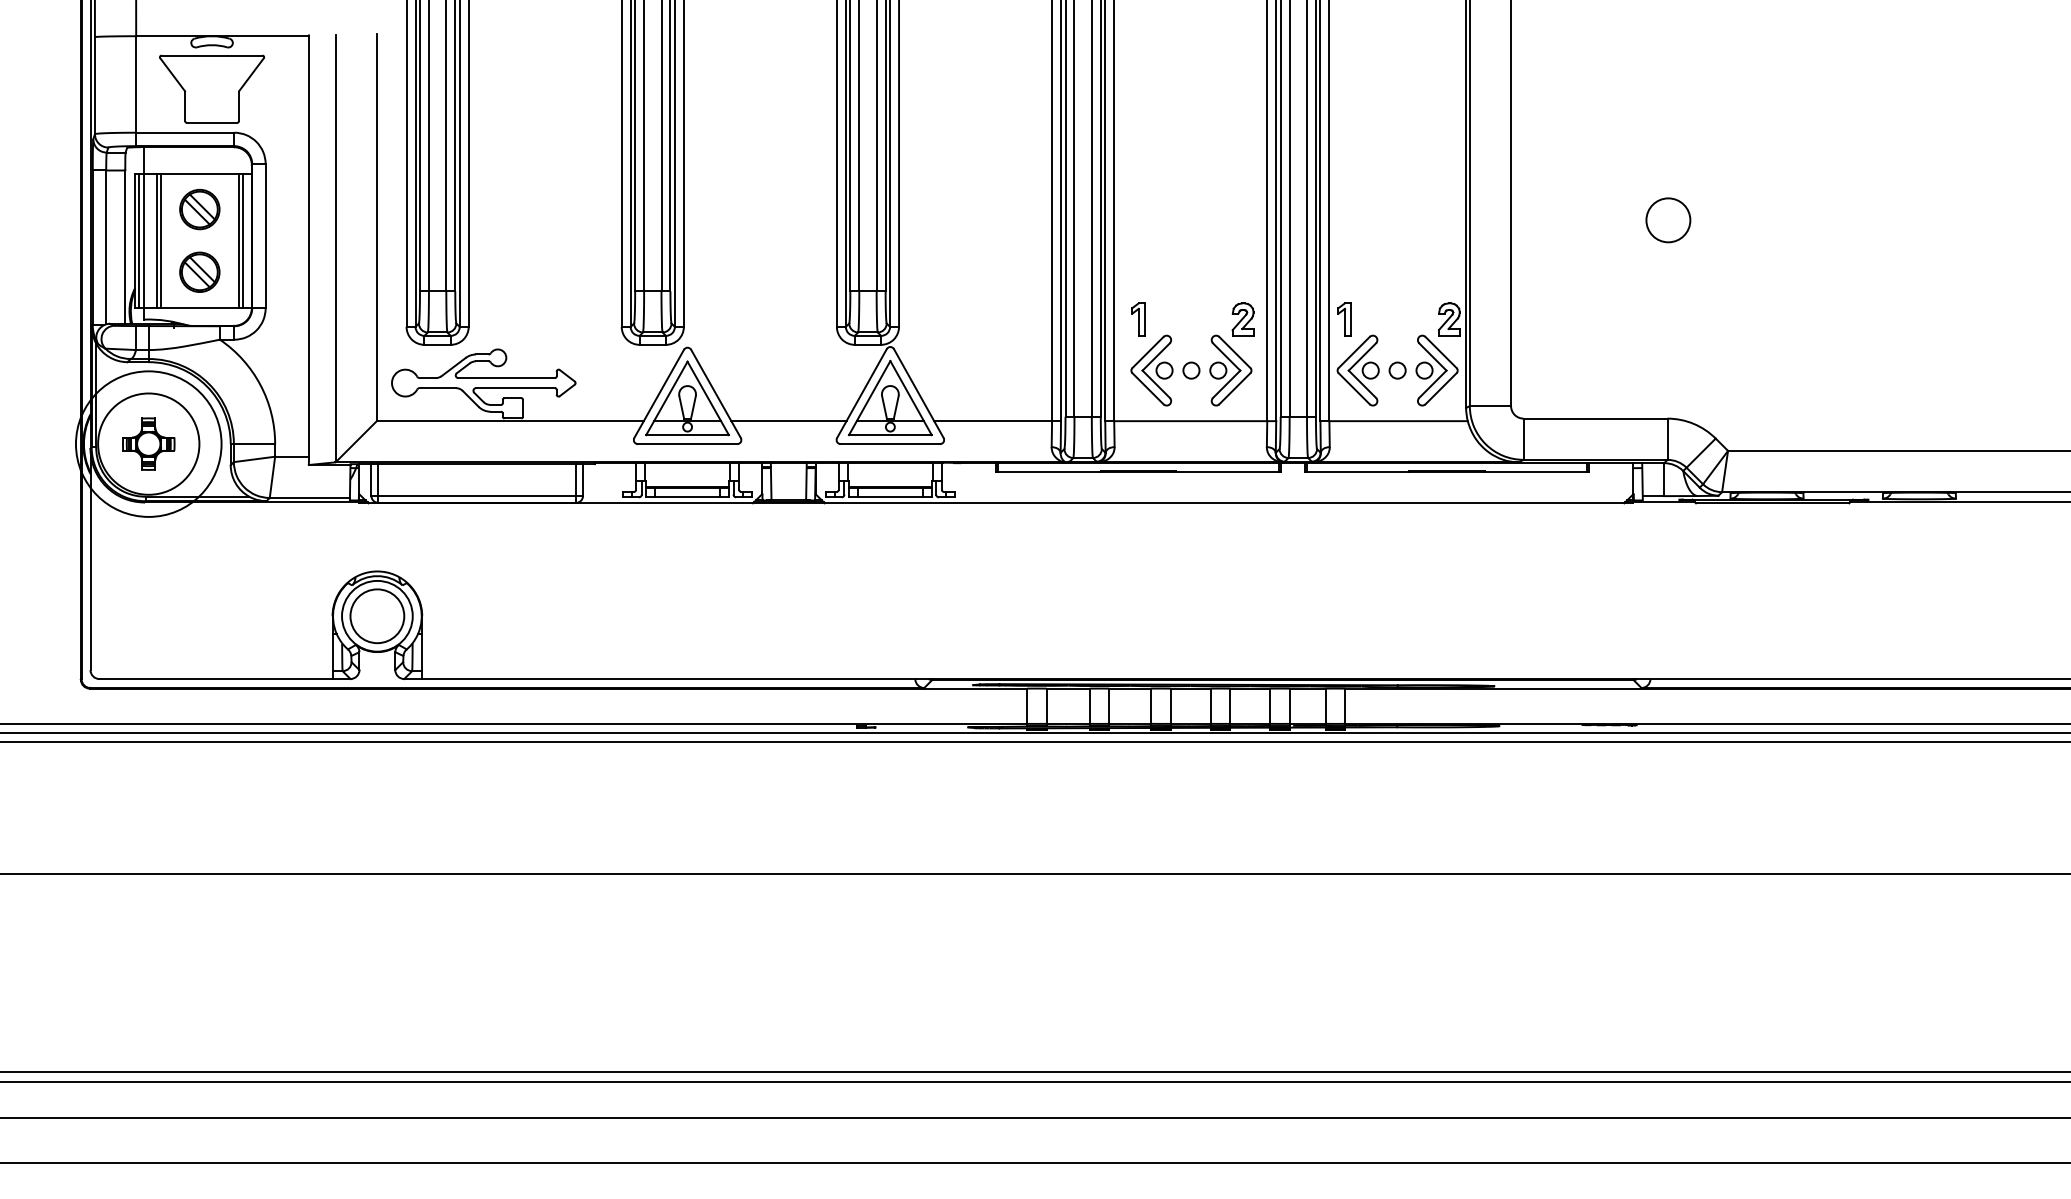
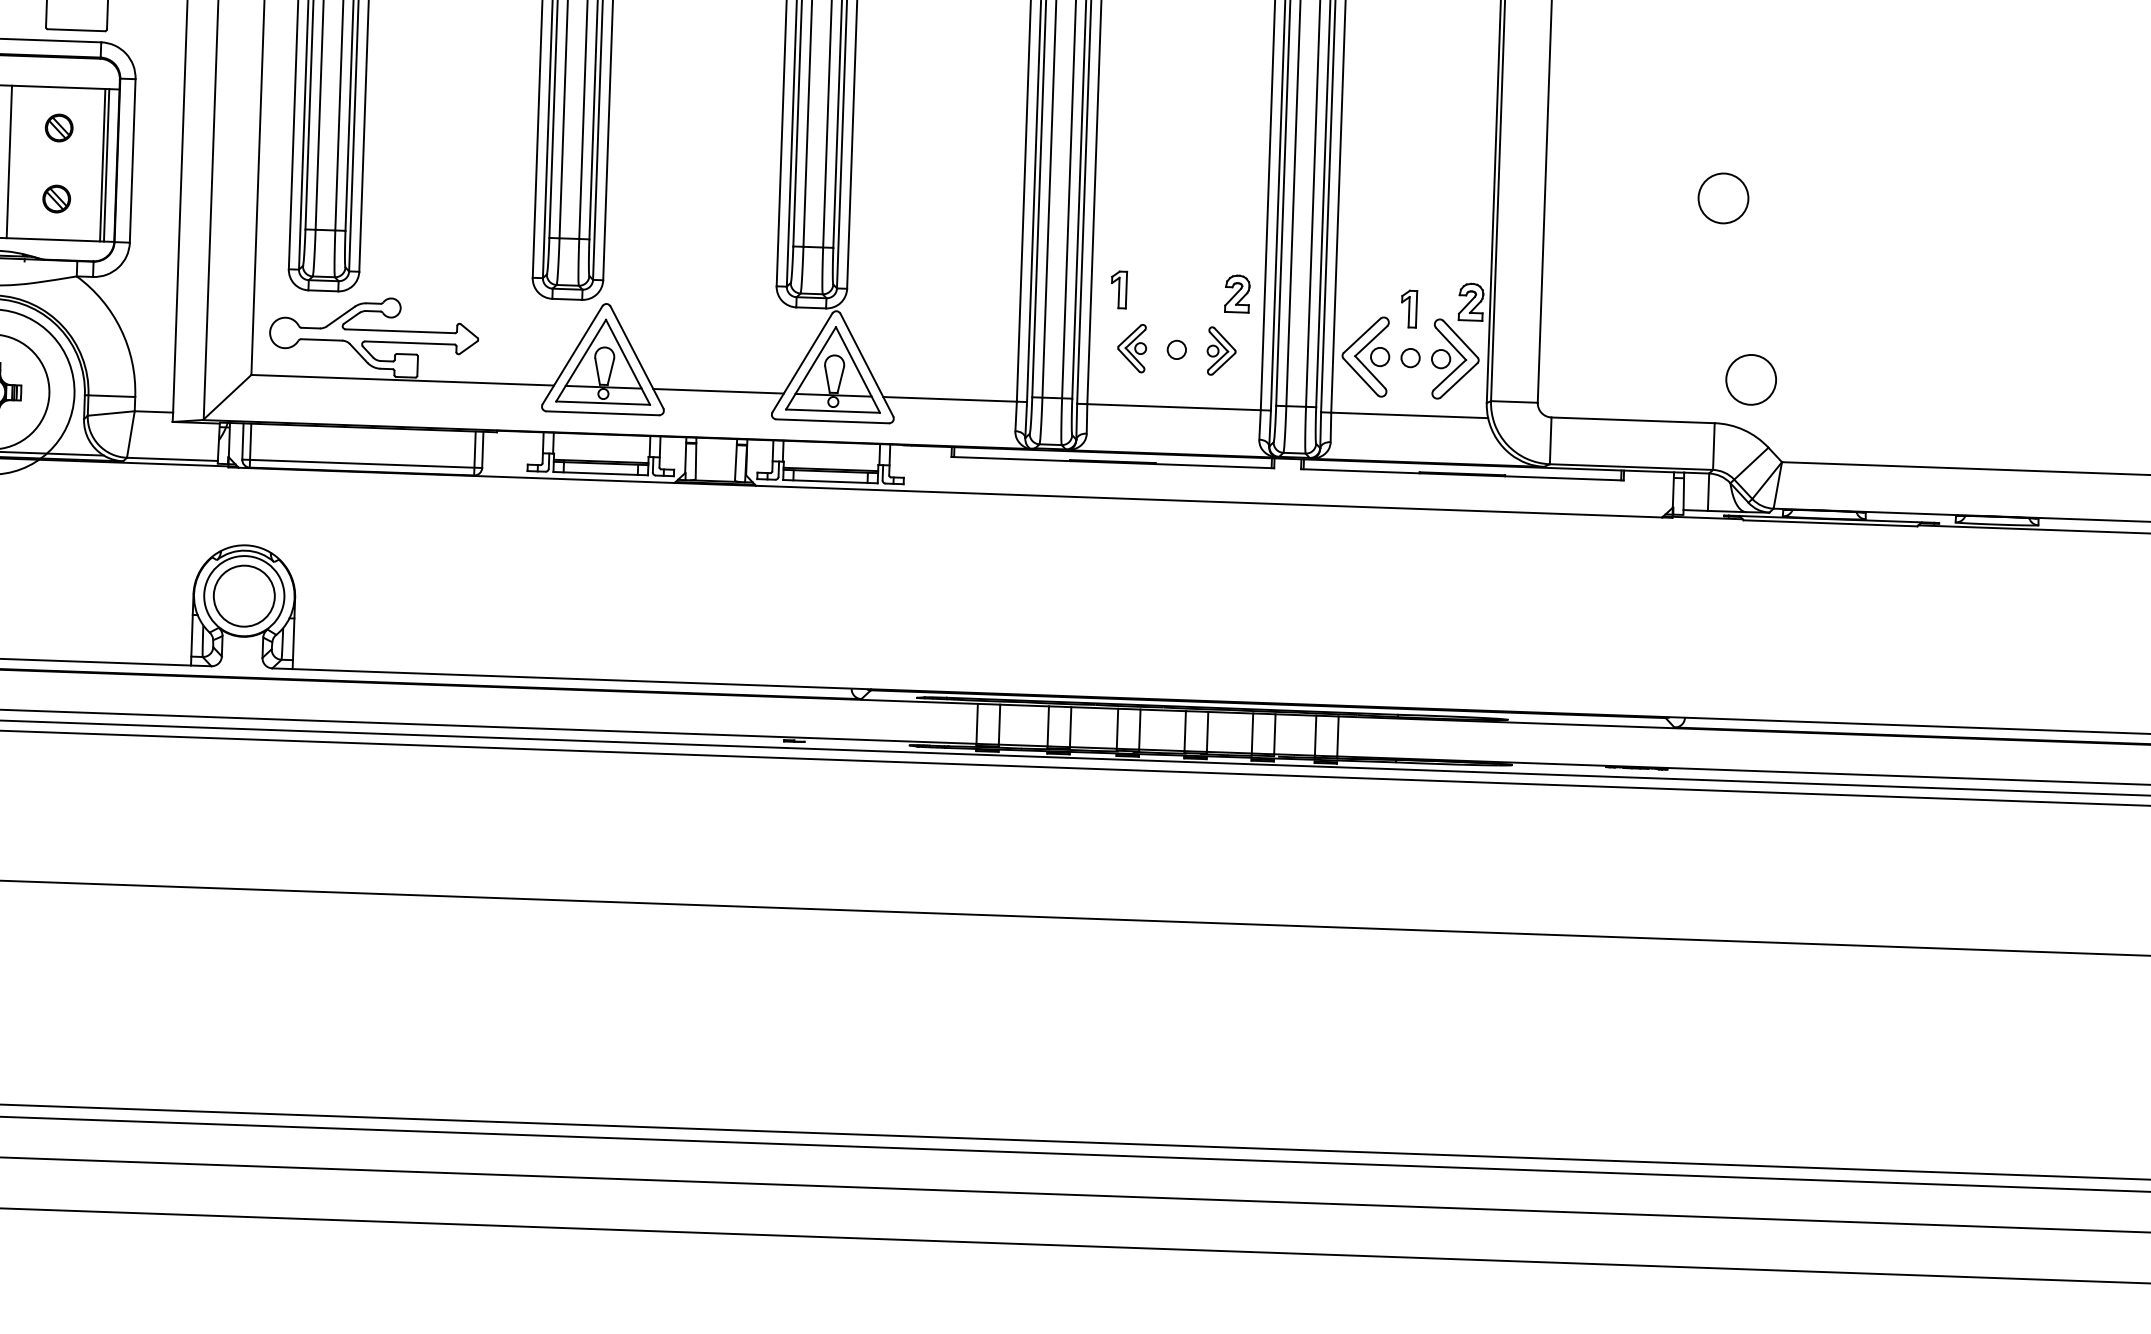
part: (199, 209) -> (58, 128), size x0.6
line: (160, 240) -> (13, 161), removed
part: (199, 271) -> (56, 198), size x0.6
part: (1344, 319) -> (1408, 309), moved
part: (1151, 370) -> (1131, 348), size x0.6
part: (1230, 370) -> (1221, 351), size x0.6
circle: (1698, 379) -> (1751, 380), added

